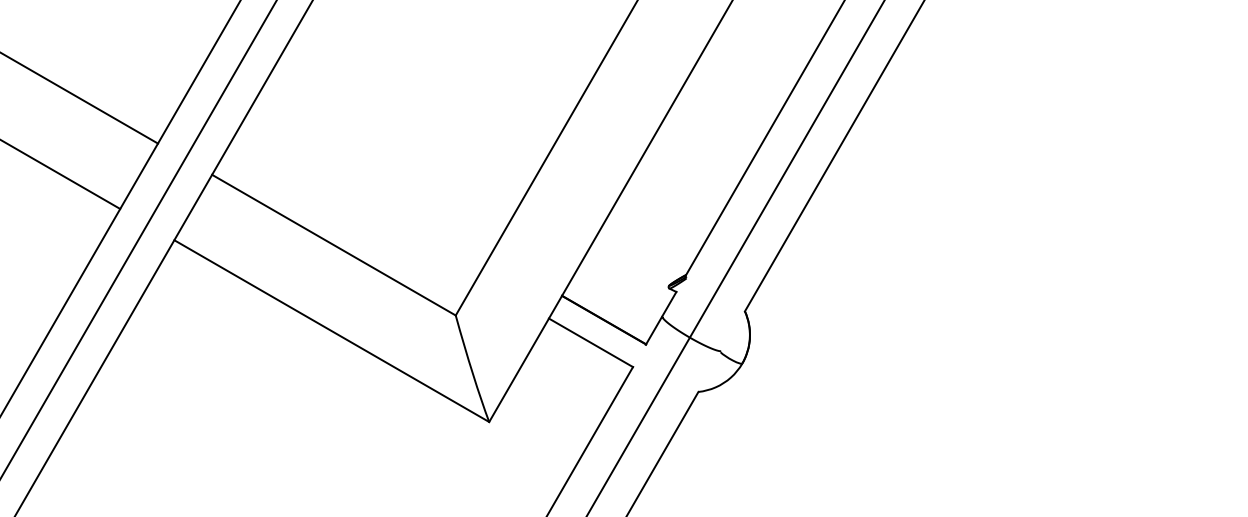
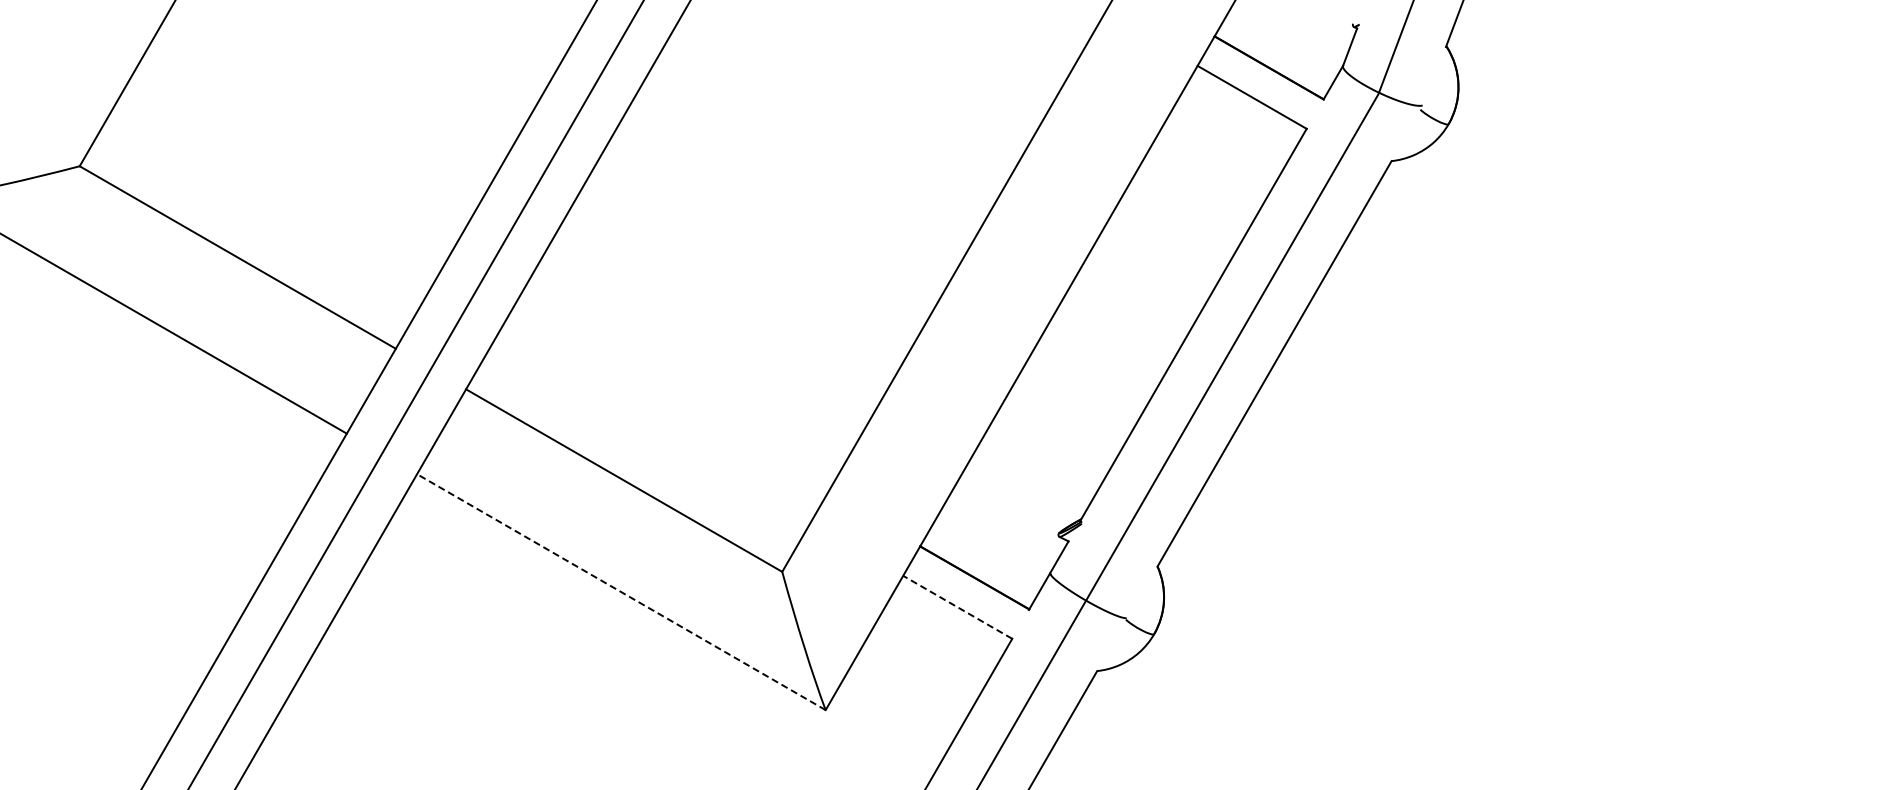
line: (331, 331) -> (621, 592), solid -> dashed
line: (590, 342) -> (957, 607), solid -> dashed

